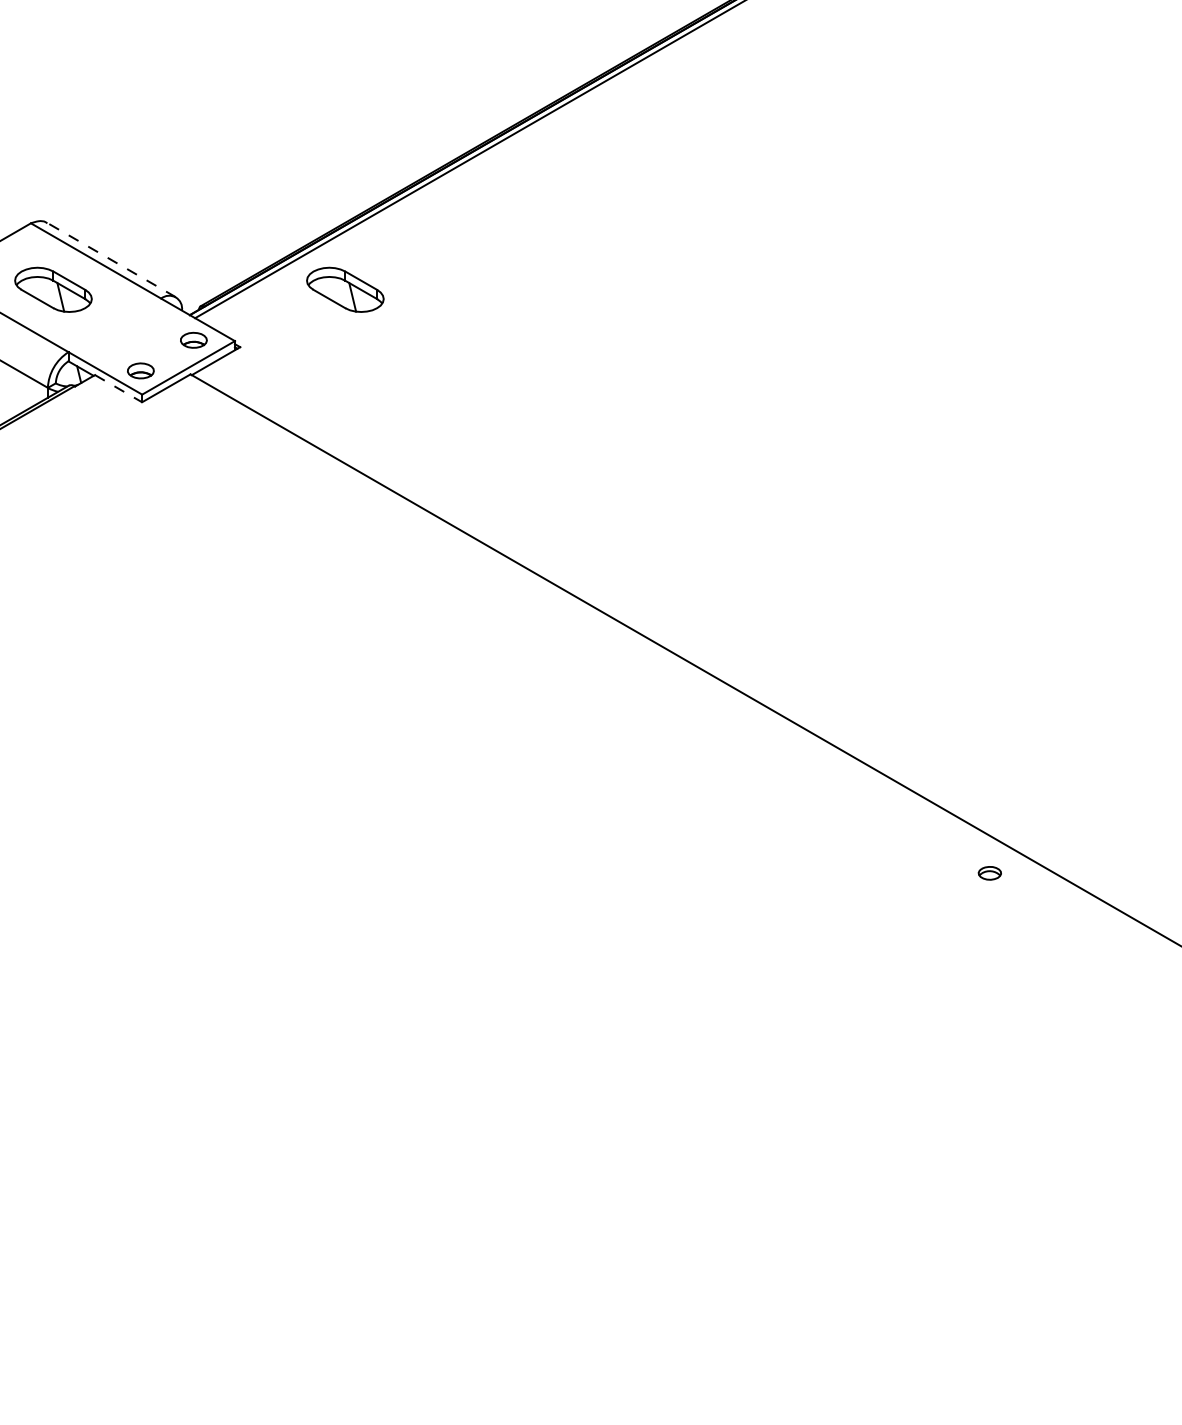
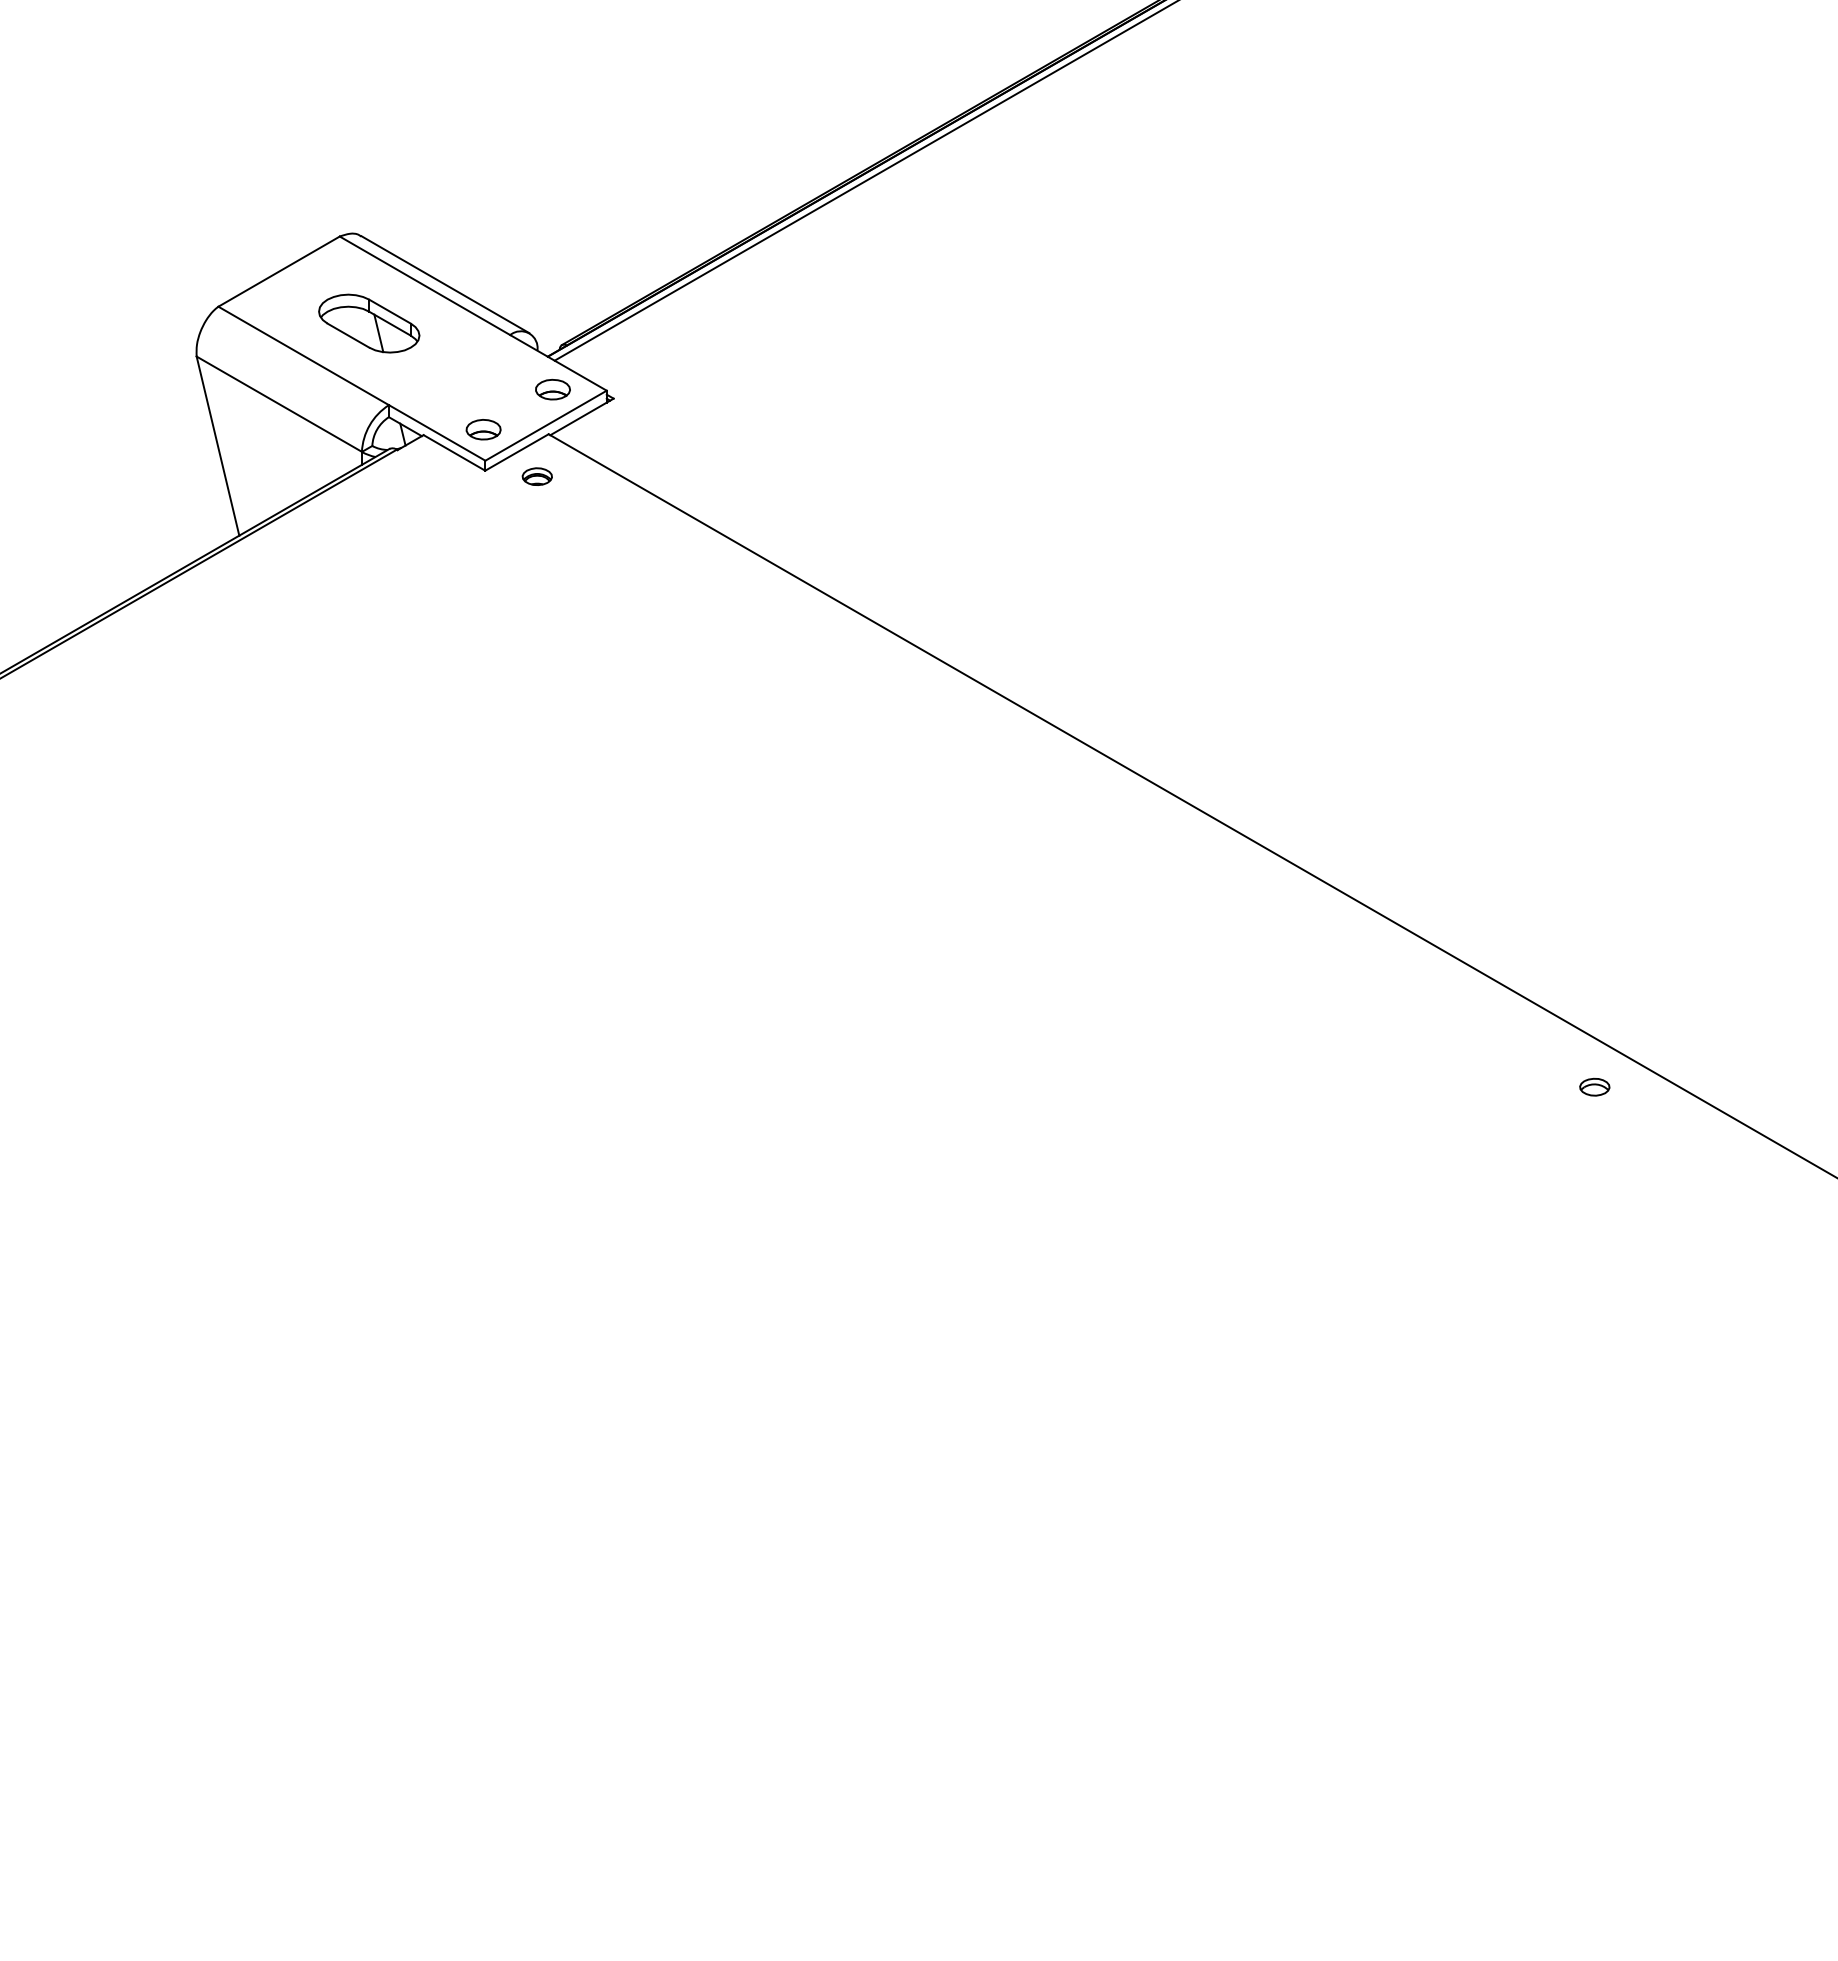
line: (111, 259) -> (445, 284), dashed -> solid
part: (345, 289) -> (751, 323), removed
line: (118, 388) -> (454, 452), dashed -> solid
part: (181, 406) -> (536, 476), added

